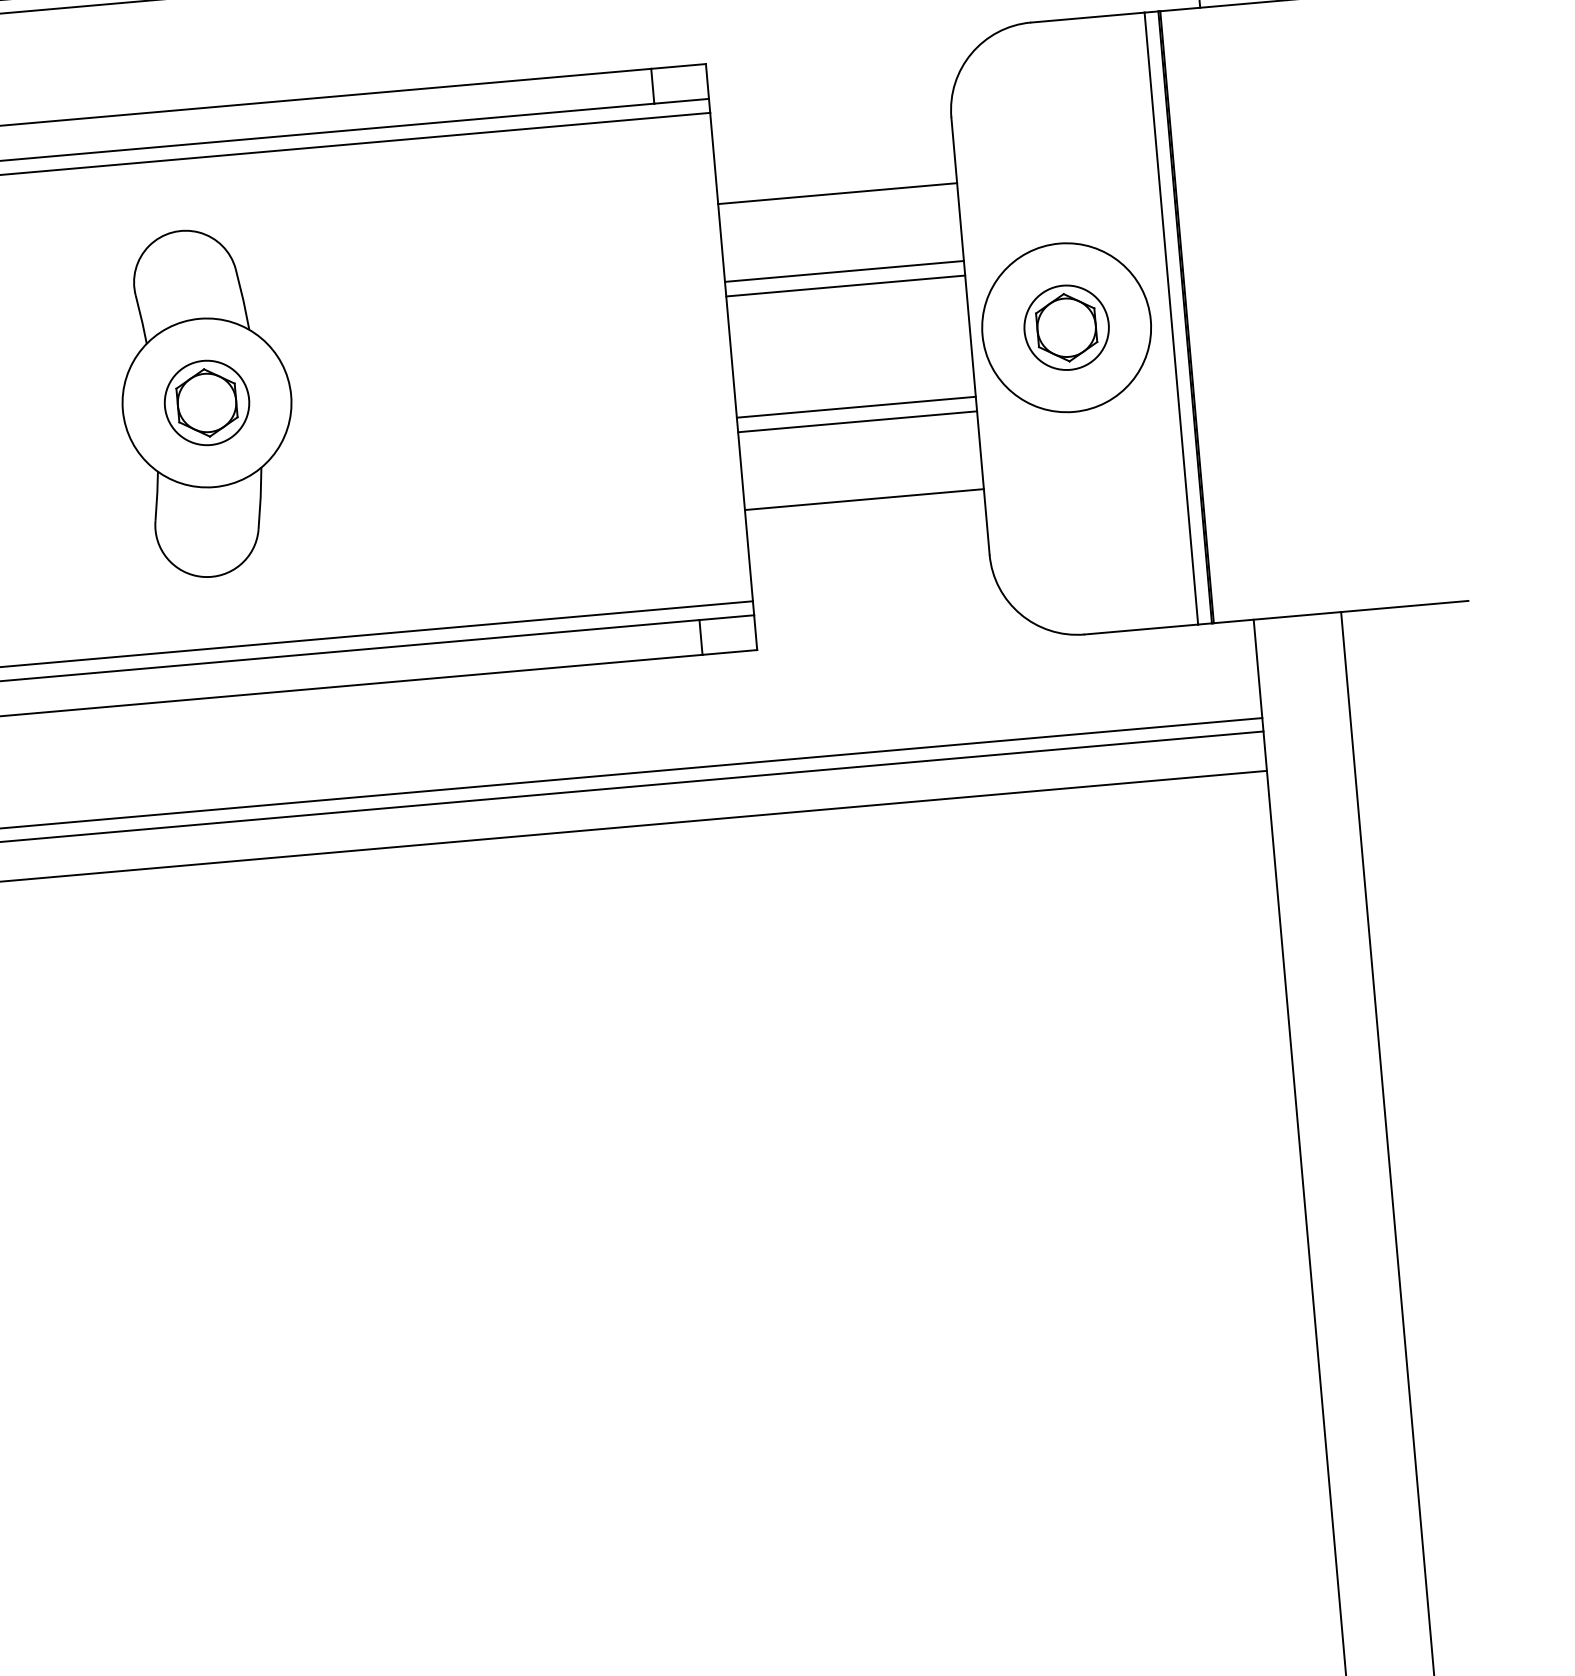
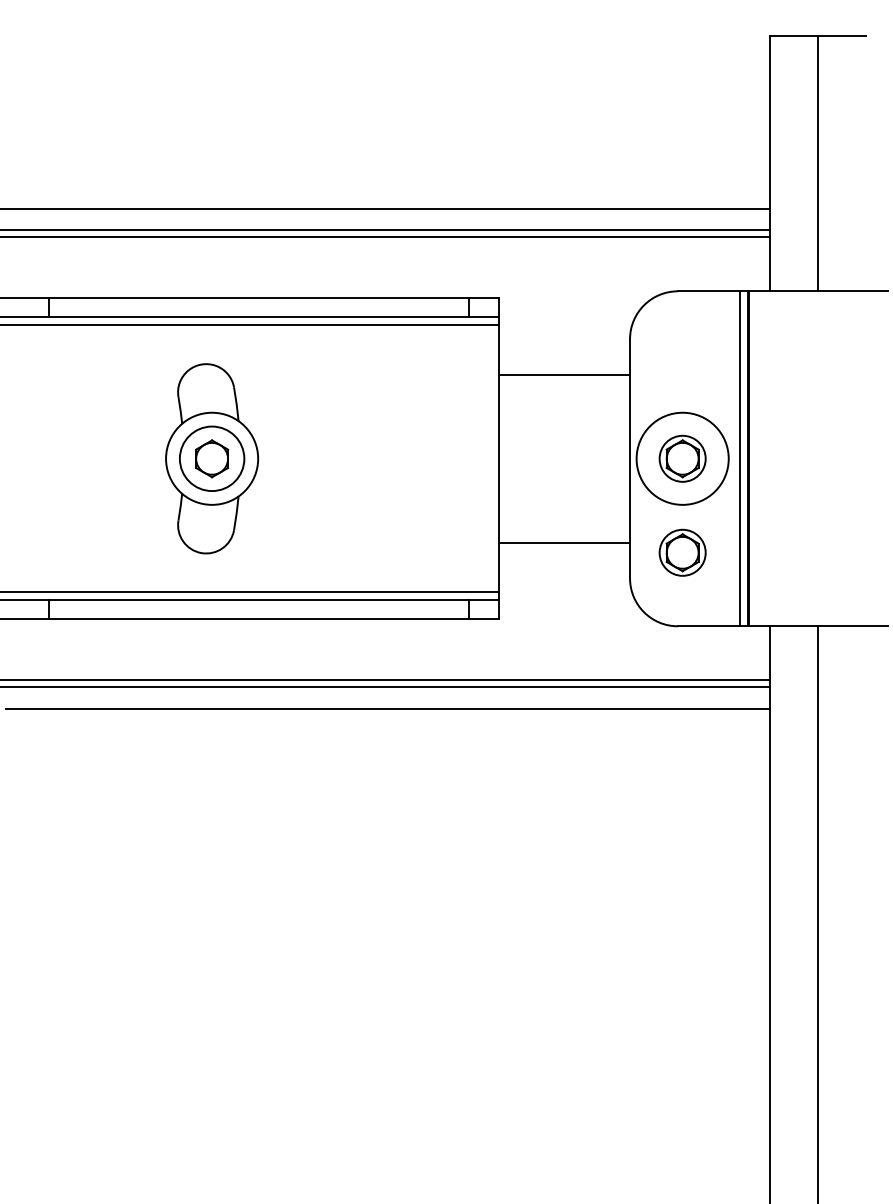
line: (844, 271) -> (564, 417), removed
line: (845, 285) -> (564, 425), removed
circle: (207, 402) -> (212, 458), size x1.4
line: (856, 408) -> (564, 492), removed
line: (857, 420) -> (564, 499), removed
part: (1081, 498) -> (682, 552), added

